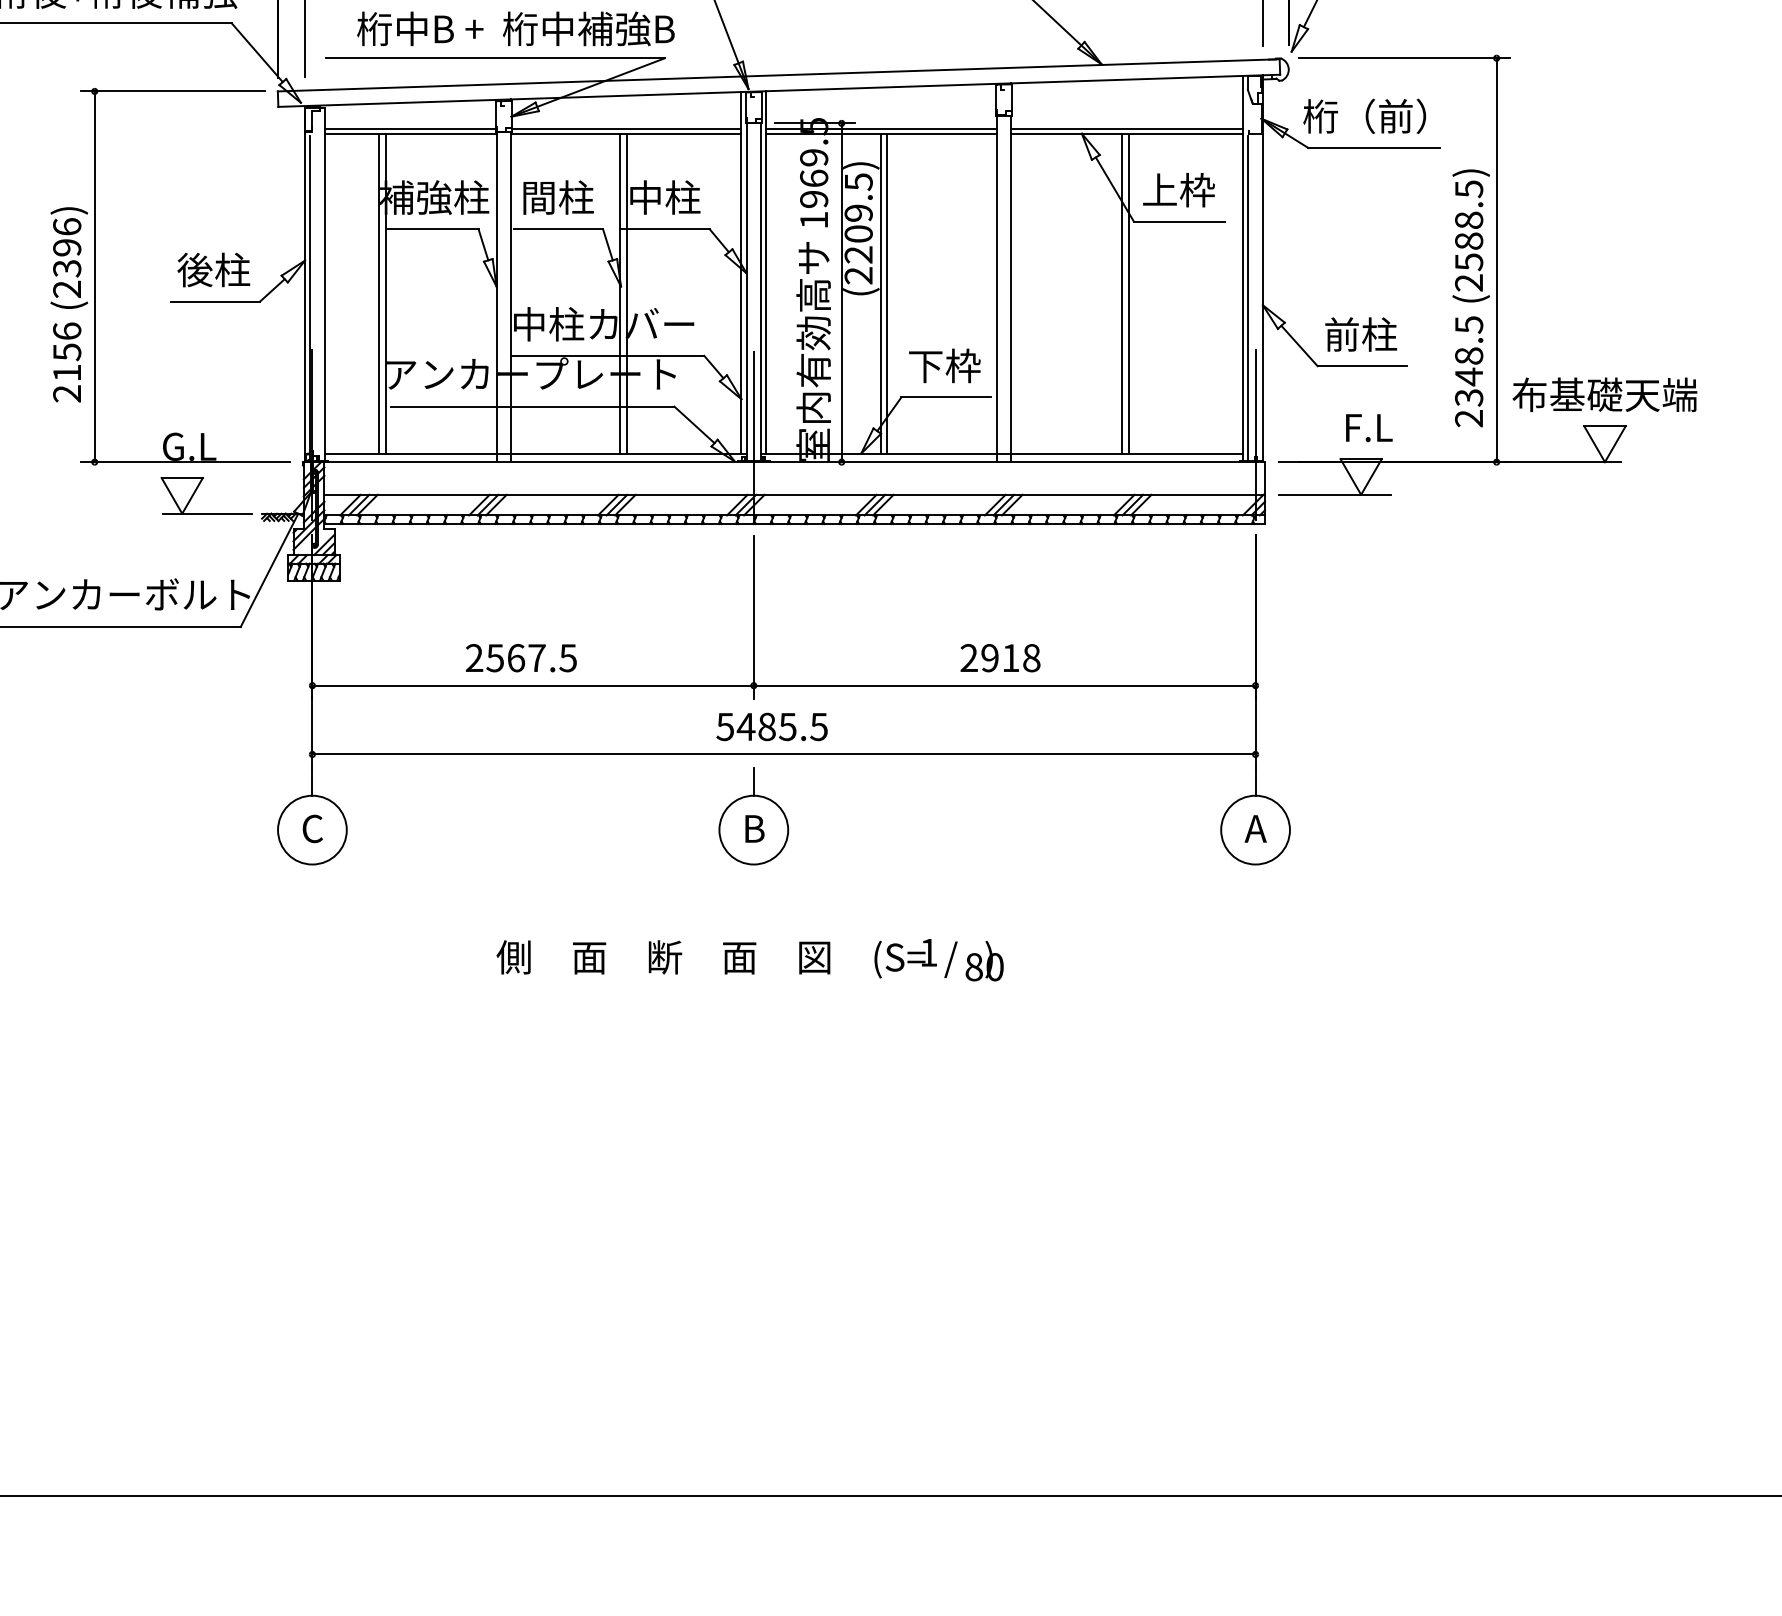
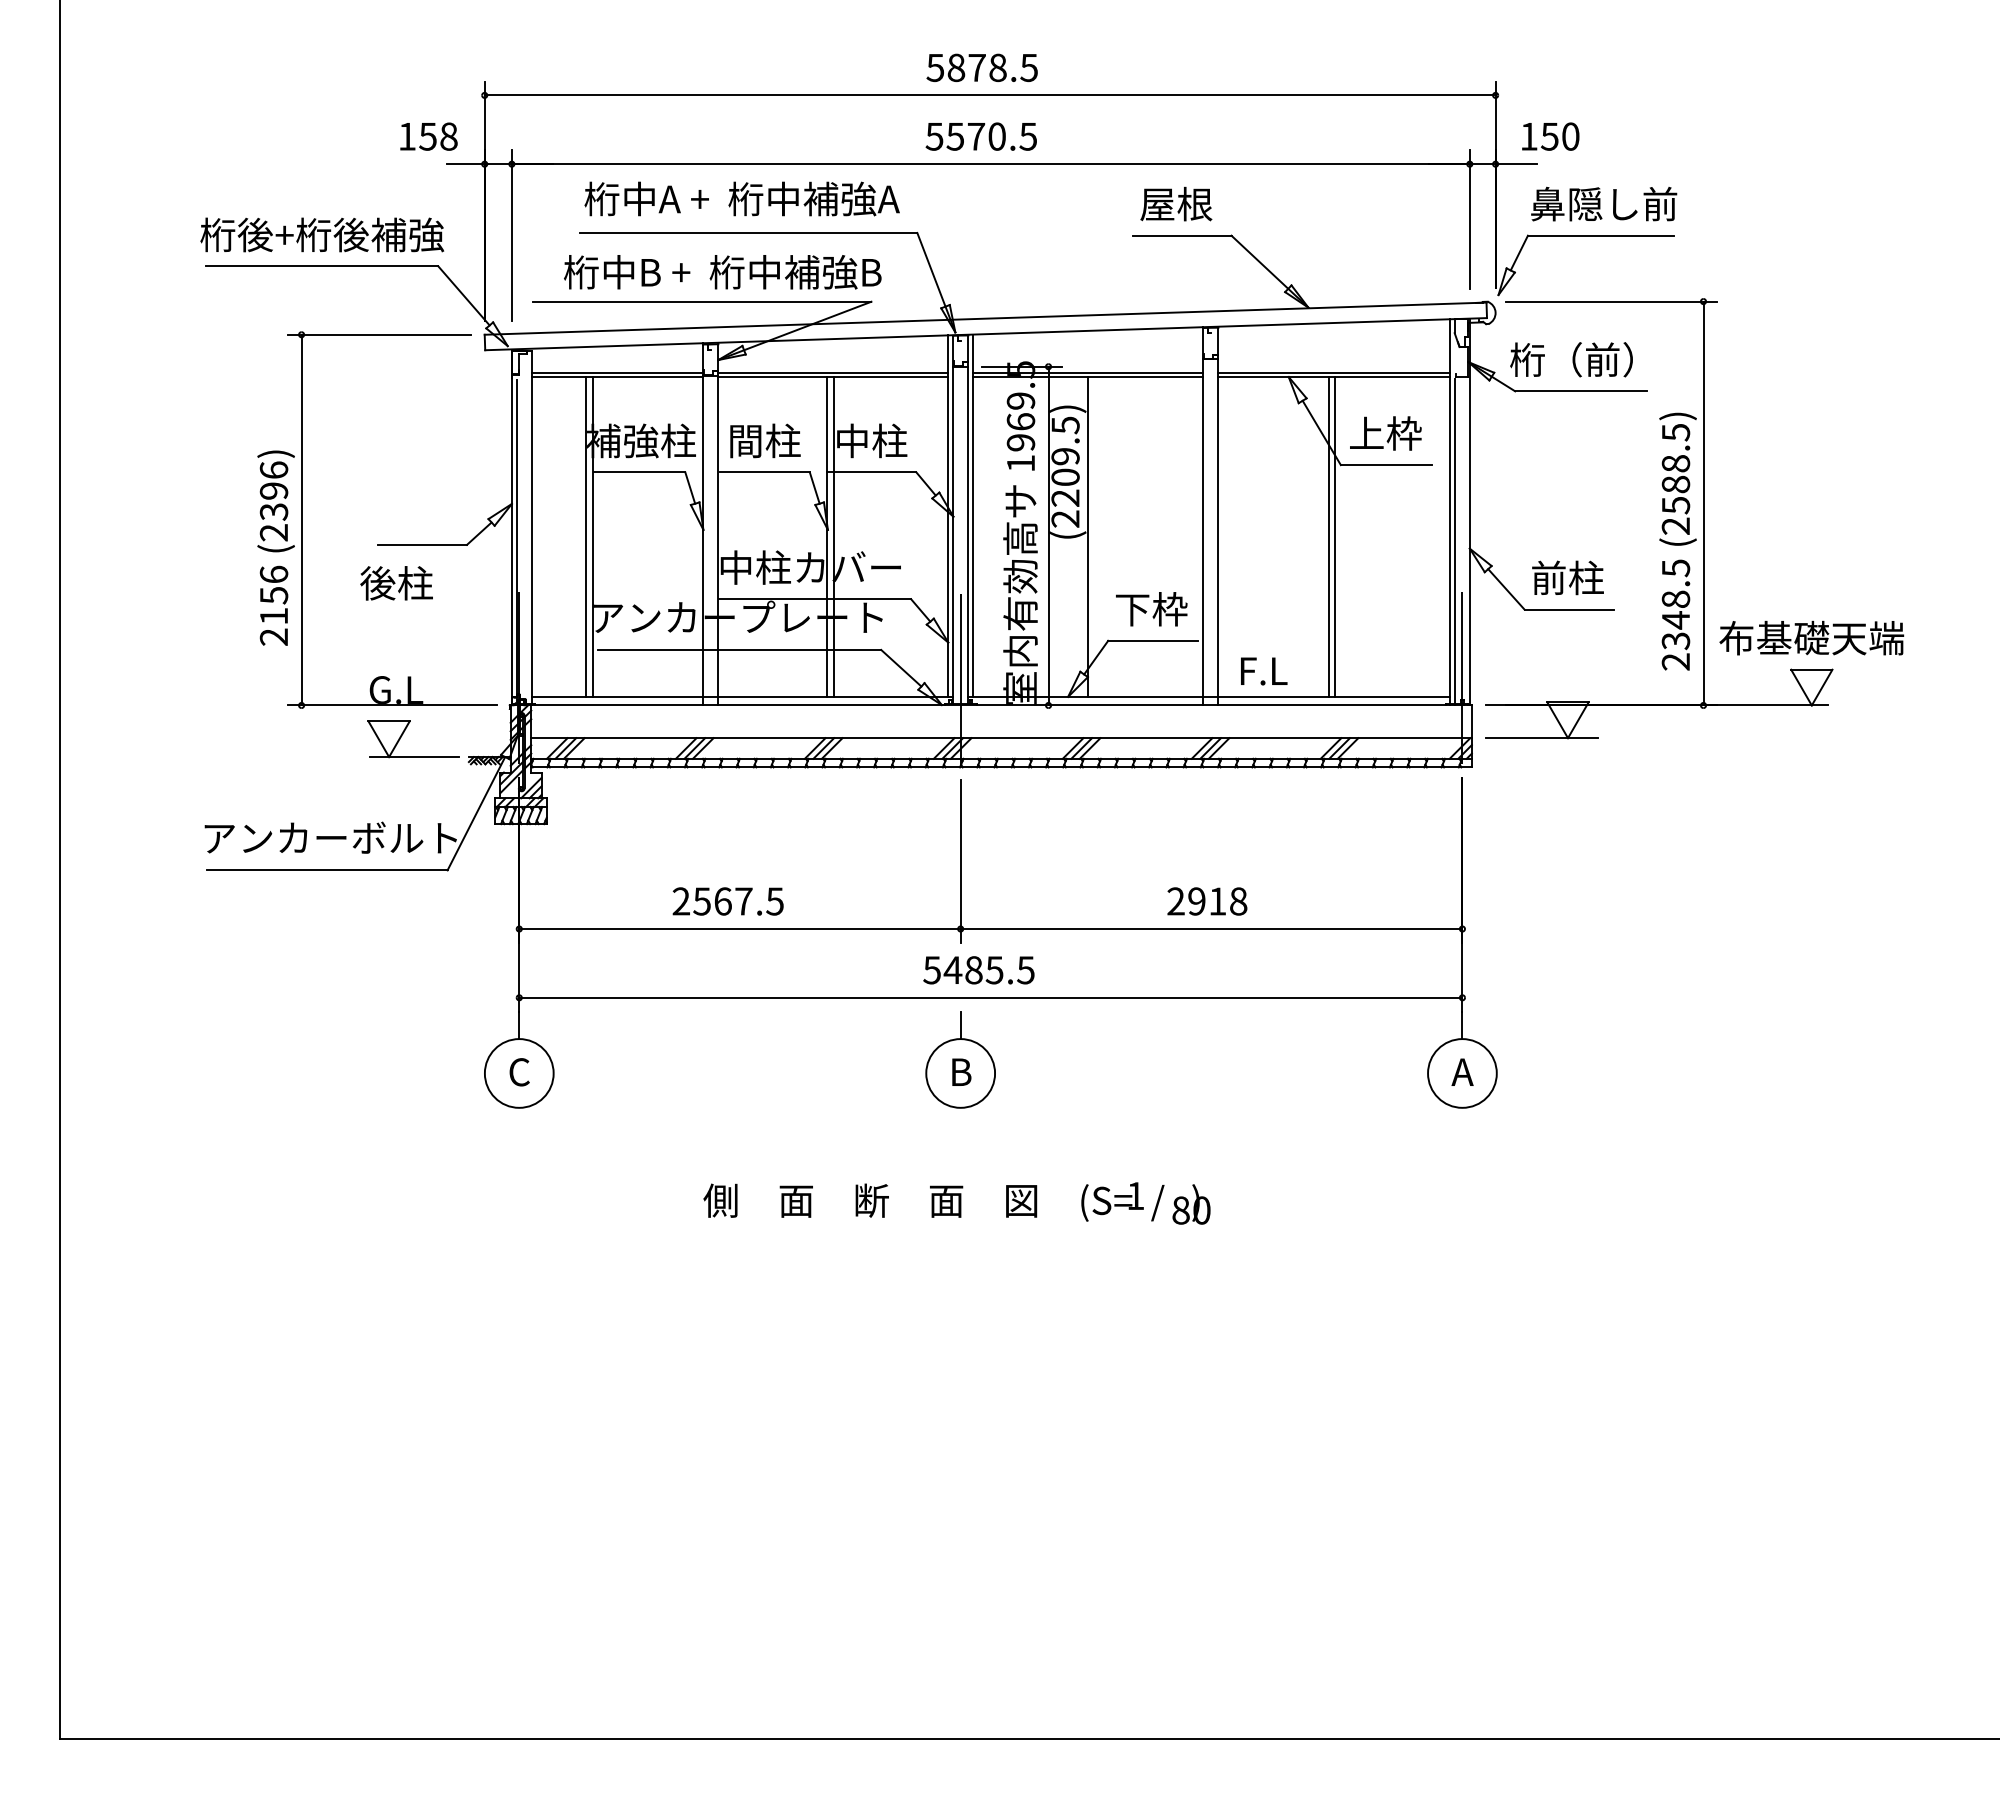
text: (213, 270) -> (396, 583), moved
line: (887, 293) -> (1094, 536), removed
text: (1369, 428) -> (1264, 671), moved

